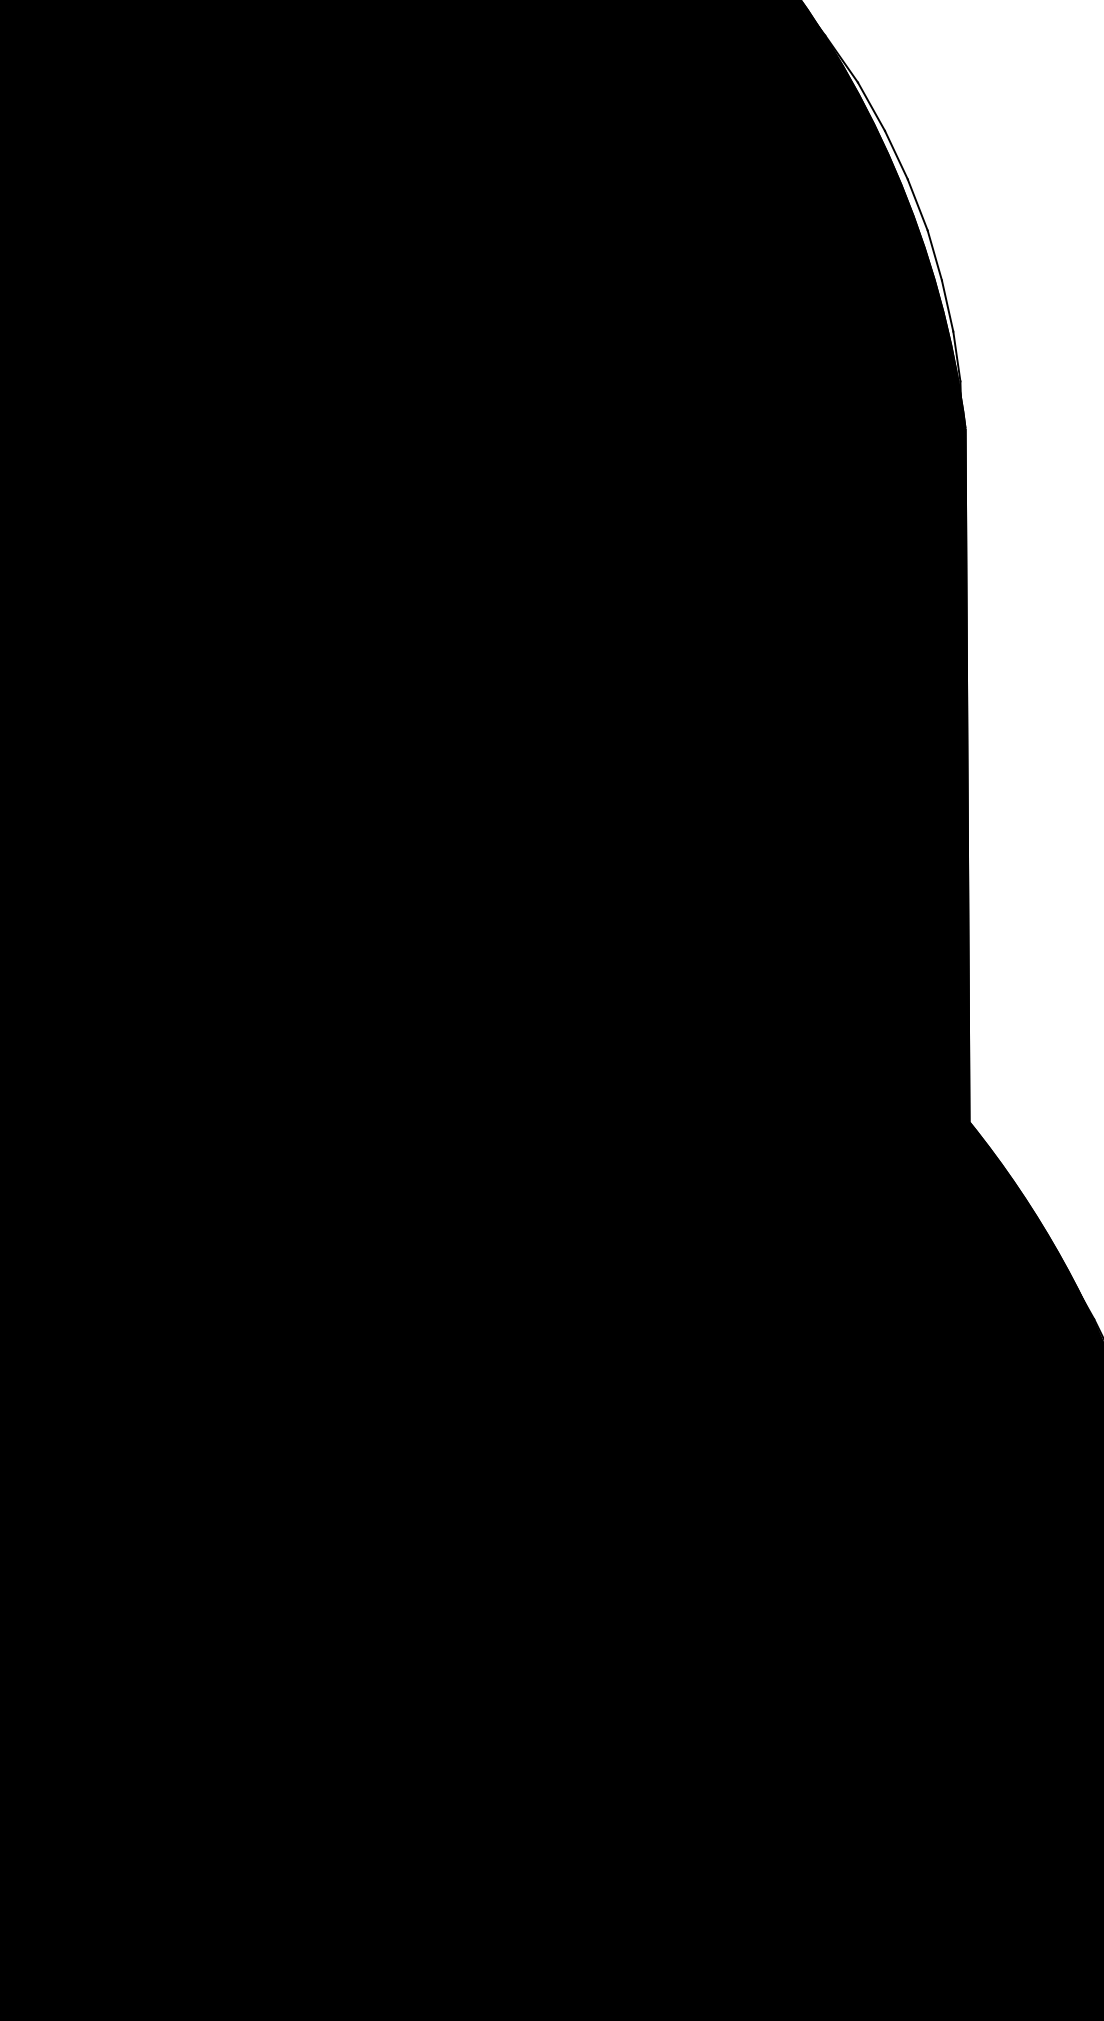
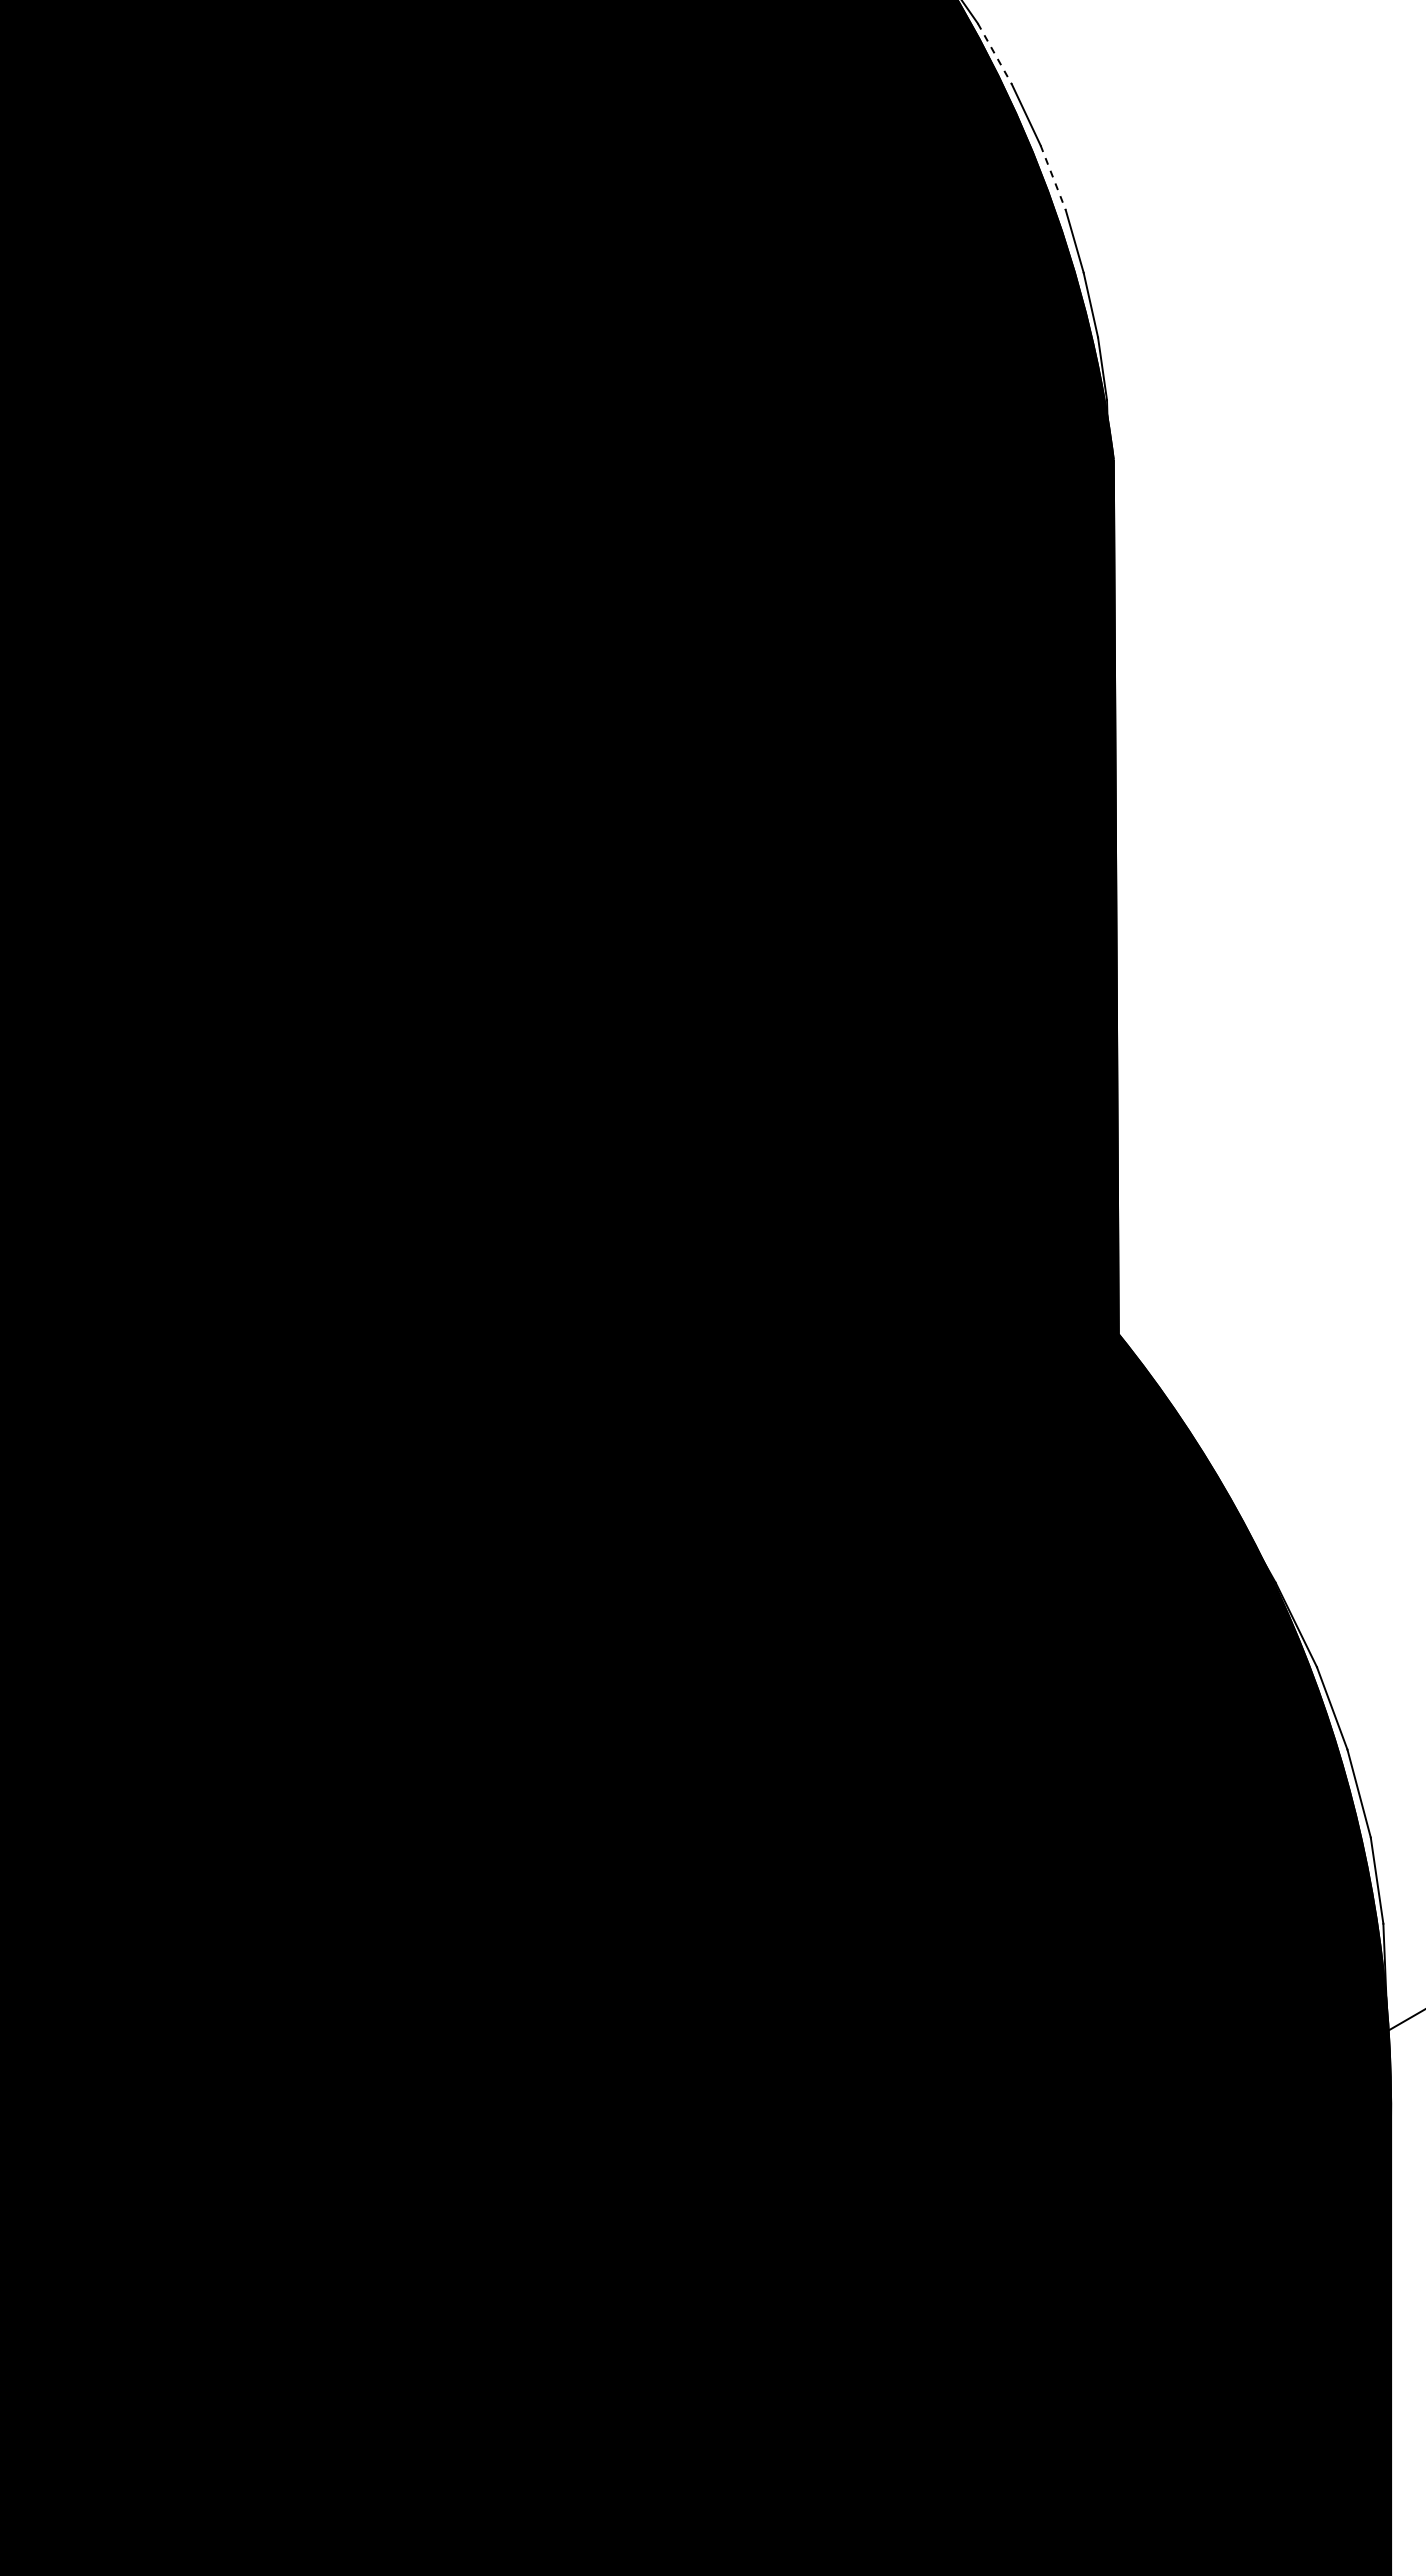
line: (871, 106) -> (994, 53), solid -> dashed
line: (917, 204) -> (1053, 177), solid -> dashed

